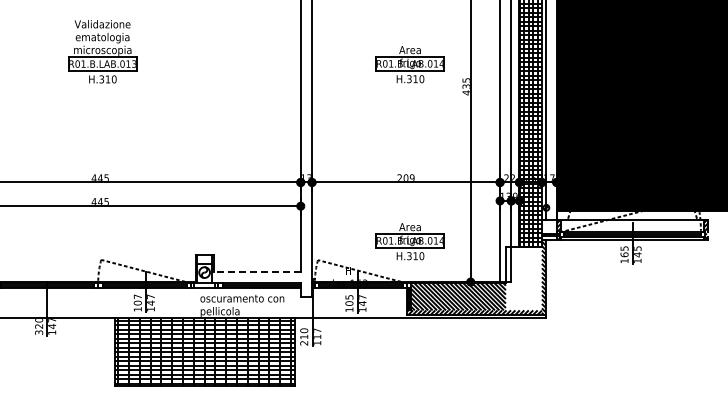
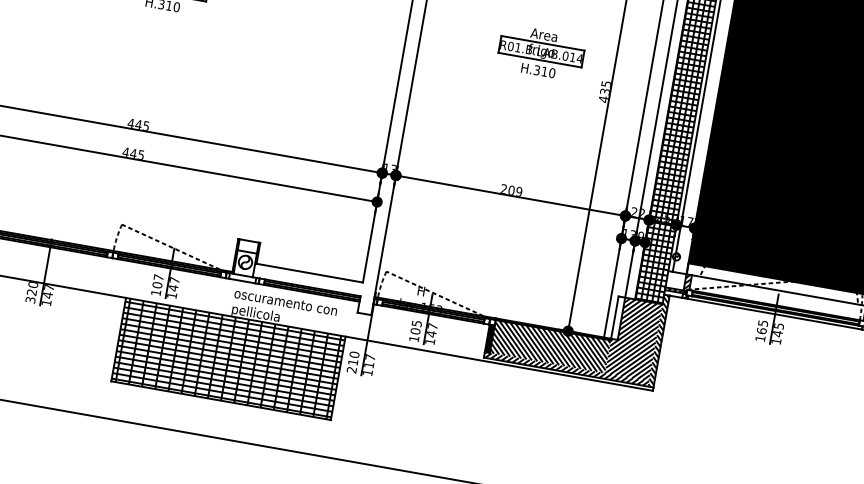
part: (409, 241) -> (502, 268), removed
line: (257, 272) -> (310, 273), dashed -> solid
hatch: (523, 278) -> (633, 338), added

